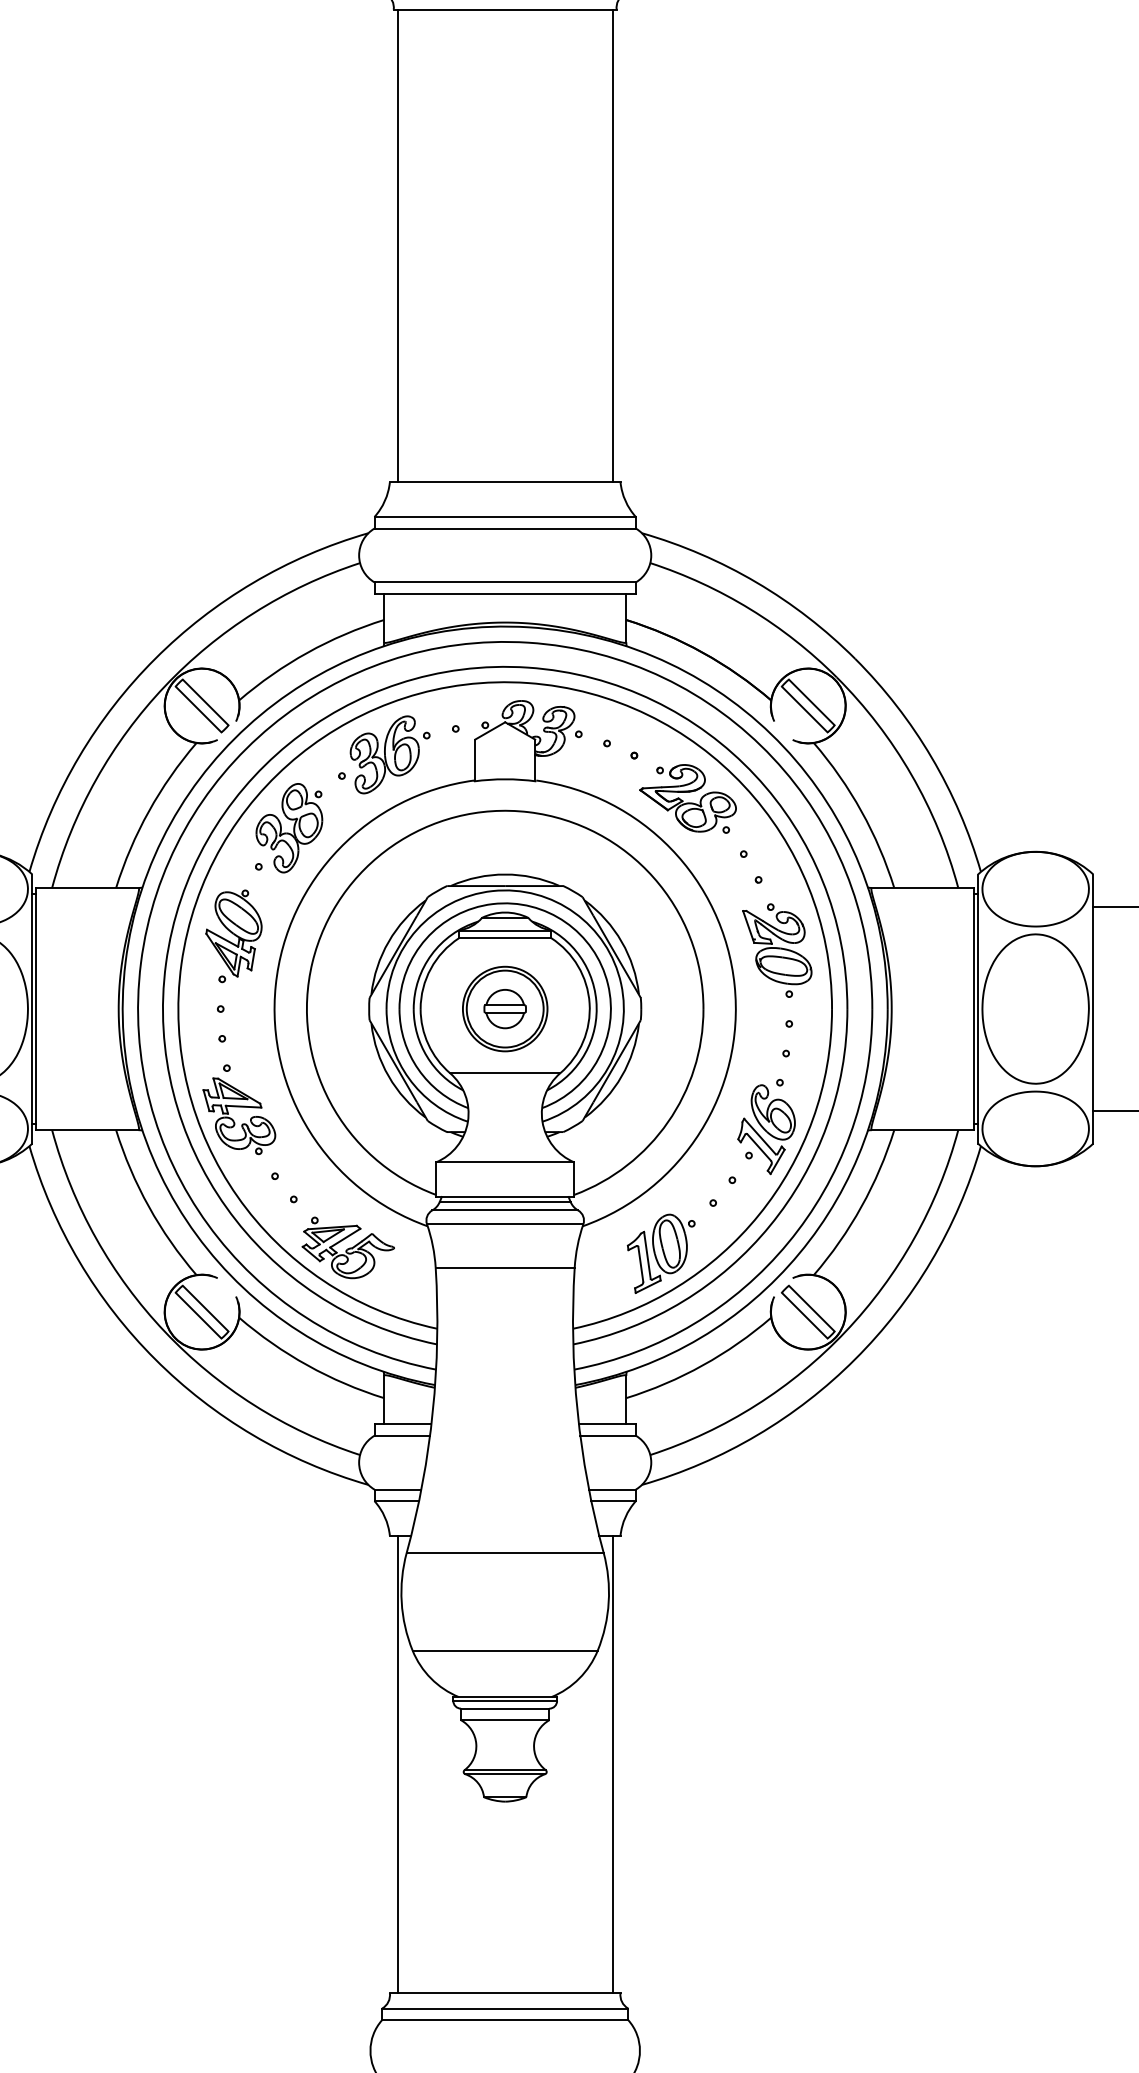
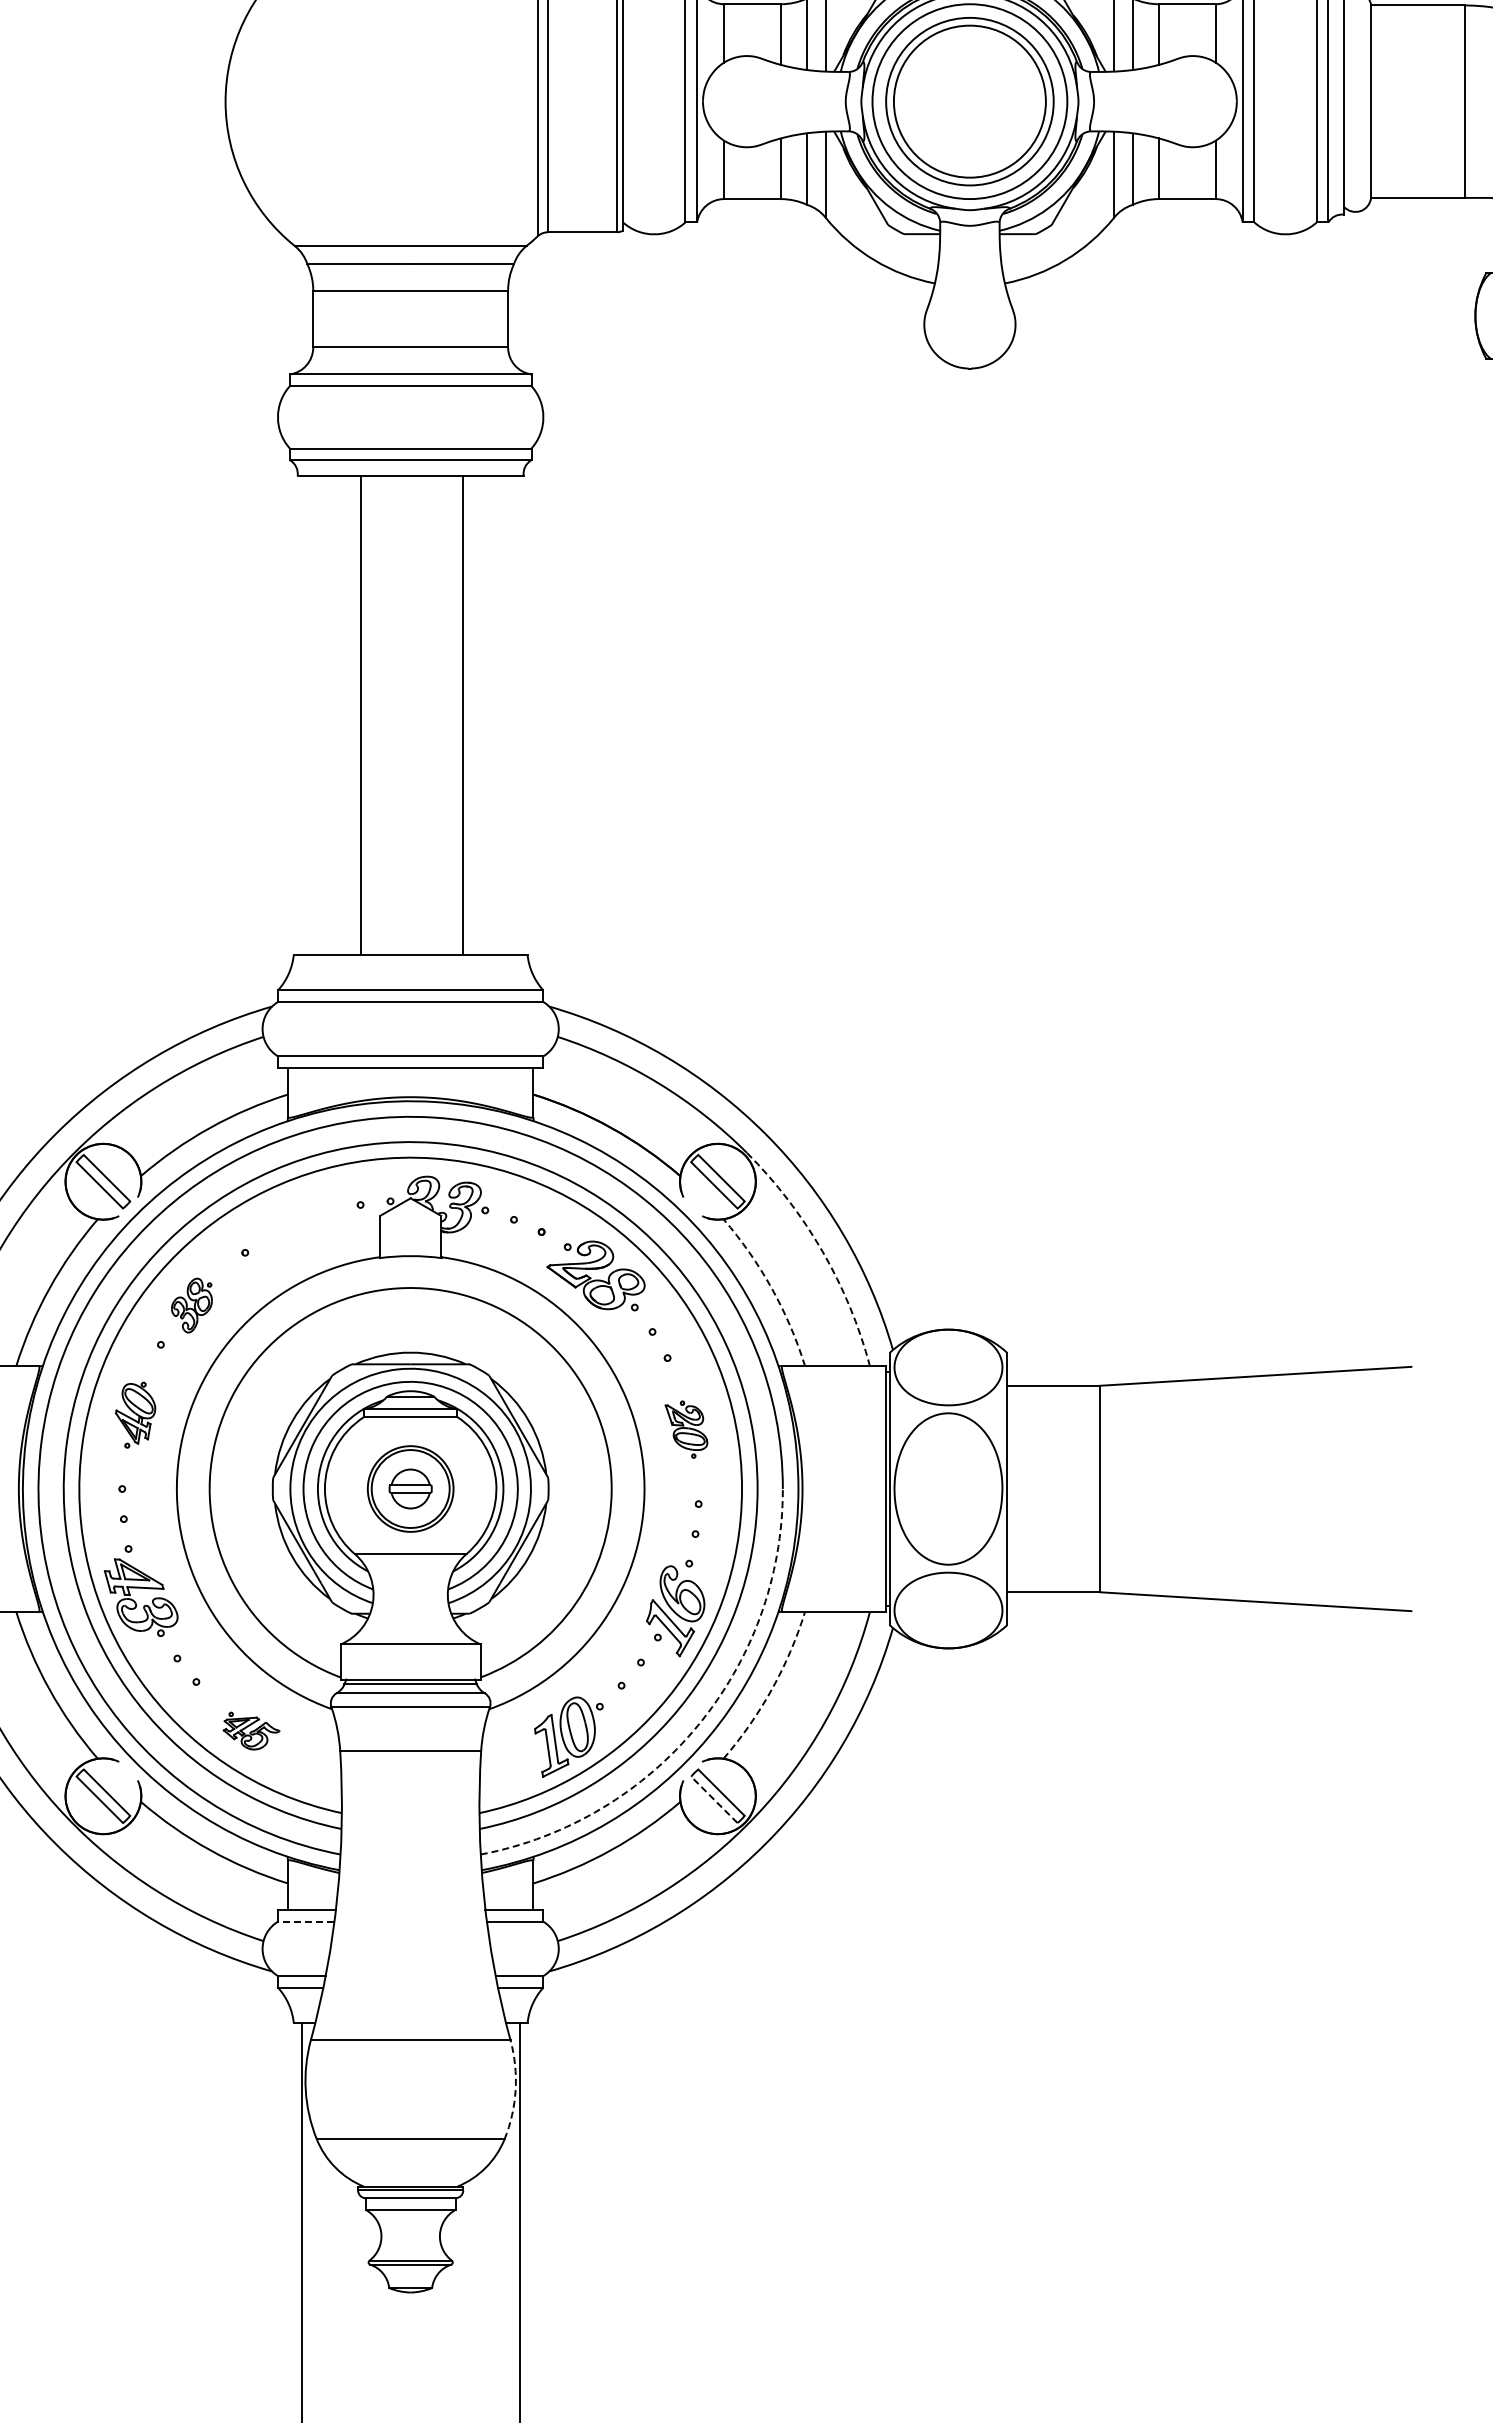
line: (397, 246) -> (360, 715), moved
line: (612, 246) -> (462, 715), moved
part: (389, 755) -> (293, 1231), removed
arc: (911, 774) -> (822, 1251), solid -> dashed
arc: (861, 811) -> (771, 1288), solid -> dashed
part: (288, 828) -> (191, 1305), size x0.6
part: (233, 935) -> (135, 1414), size x0.7
part: (777, 950) -> (686, 1429), size x0.6
arc: (861, 1206) -> (771, 1689), solid -> dashed
arc: (788, 1243) -> (697, 1726), solid -> dashed
part: (348, 1247) -> (251, 1730), size x0.6
line: (804, 1315) -> (714, 1799), solid -> dashed
line: (401, 1435) -> (305, 1921), solid -> dashed
arc: (608, 1602) -> (515, 2090), solid -> dashed

